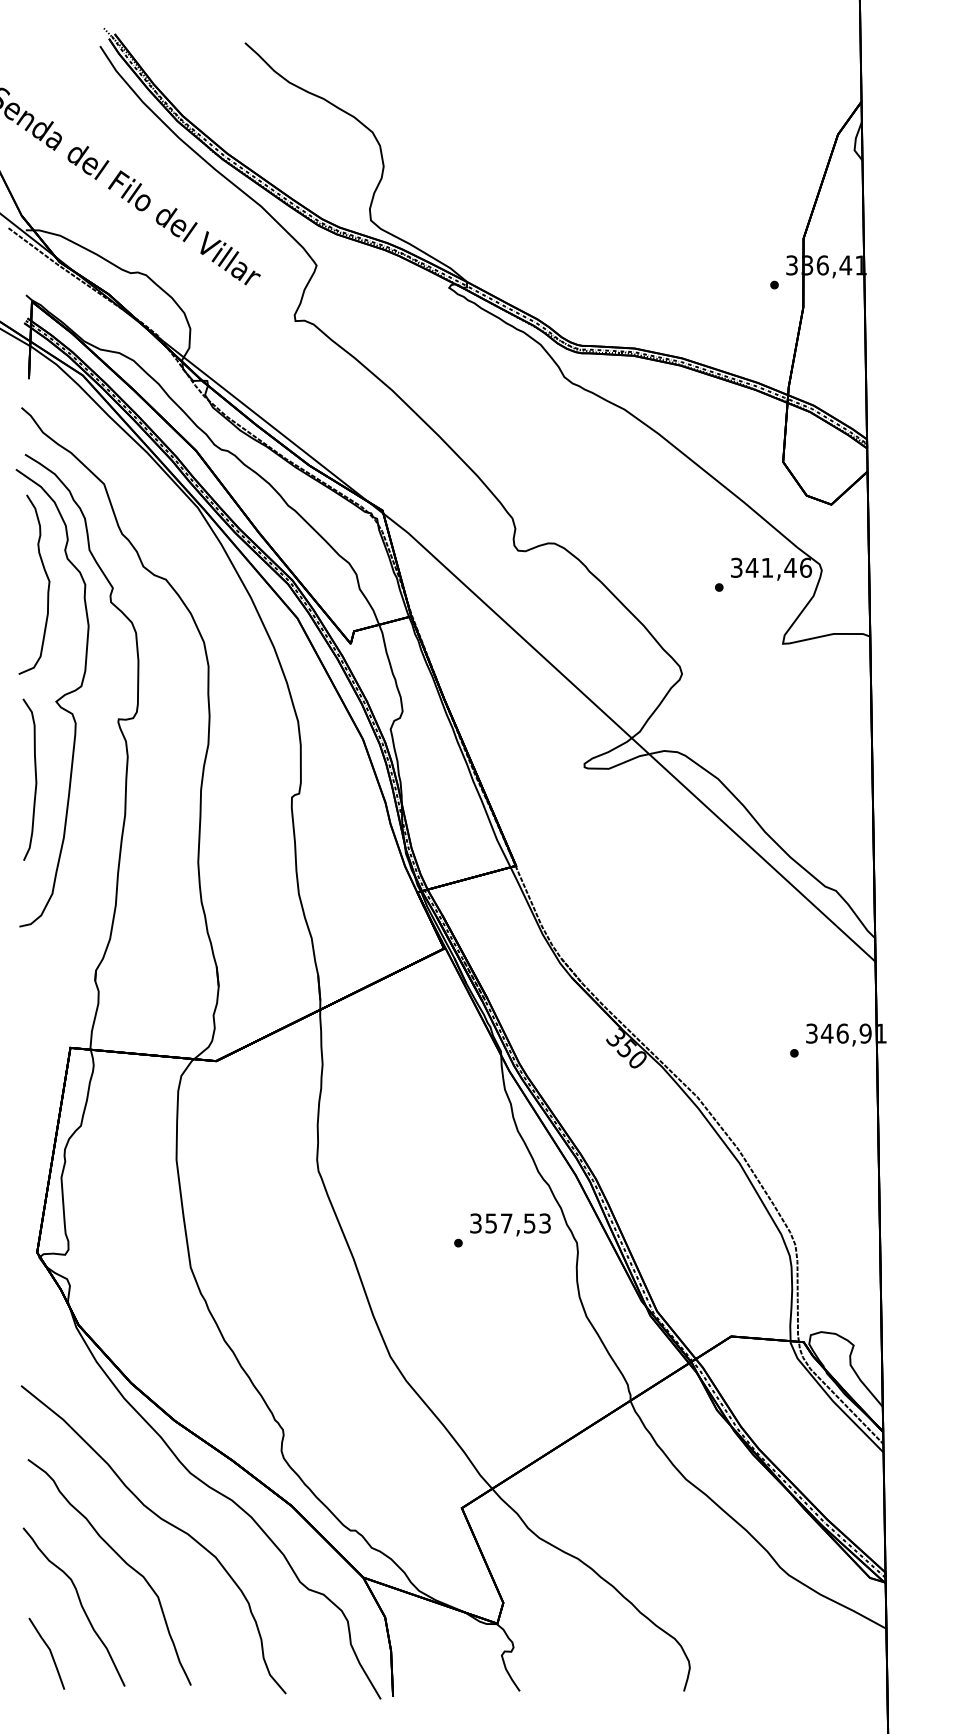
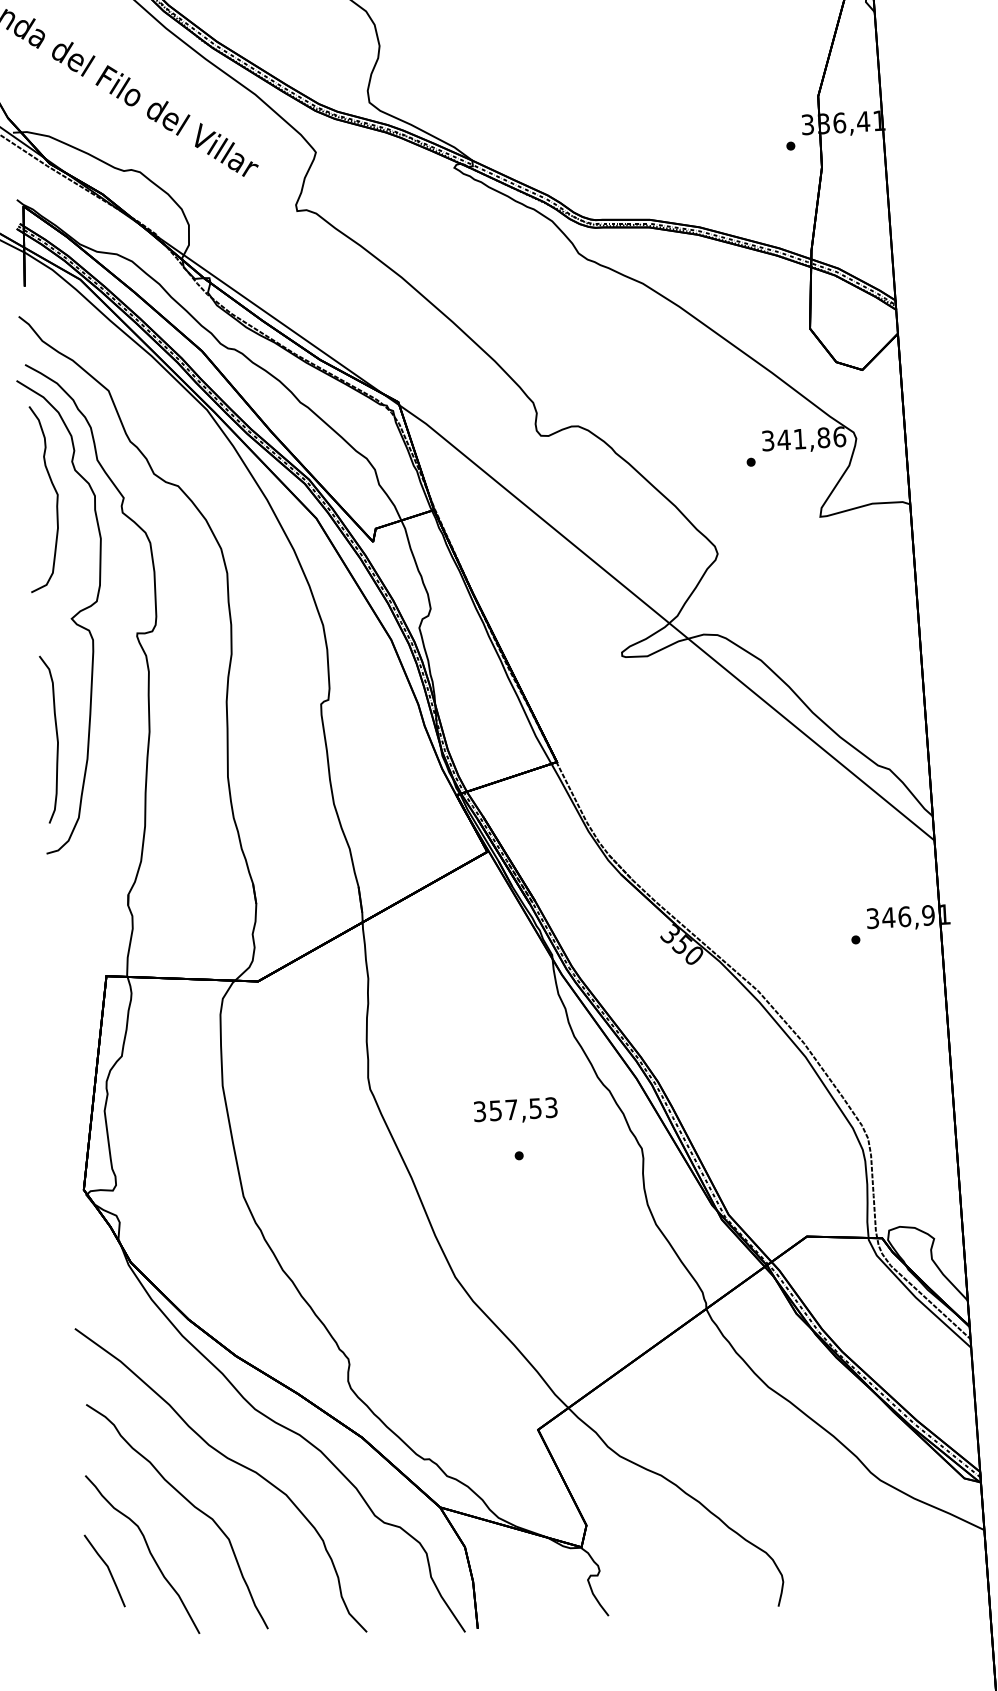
text: (790, 567) -> (823, 437), 341,46 -> 341,86
curve: (35, 779) -> (56, 738), moved
text: (510, 1224) -> (515, 1110), moved
line: (49, 1651) -> (107, 1568), moved

